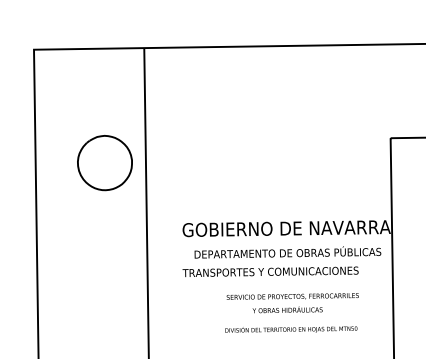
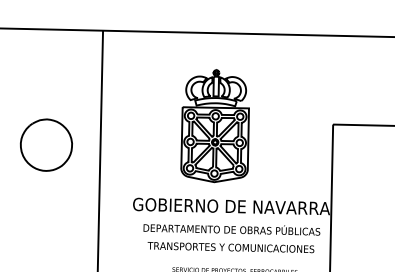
part: (266, 144) -> (215, 126), added
part: (104, 163) -> (45, 145), moved
text: (270, 271) -> (230, 247), moved

